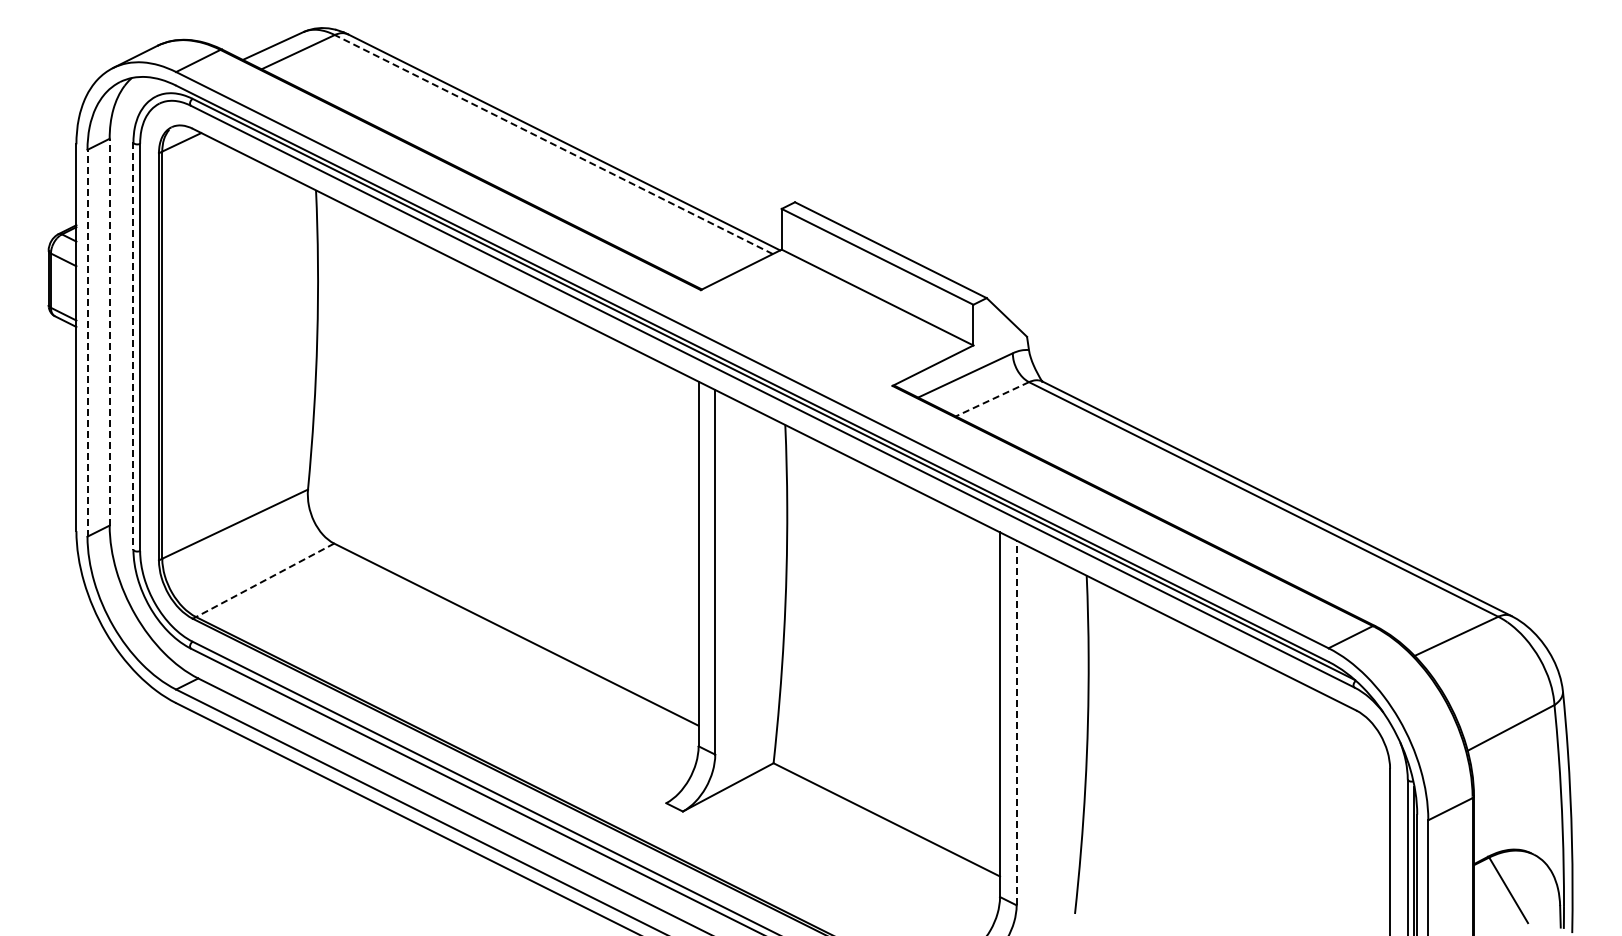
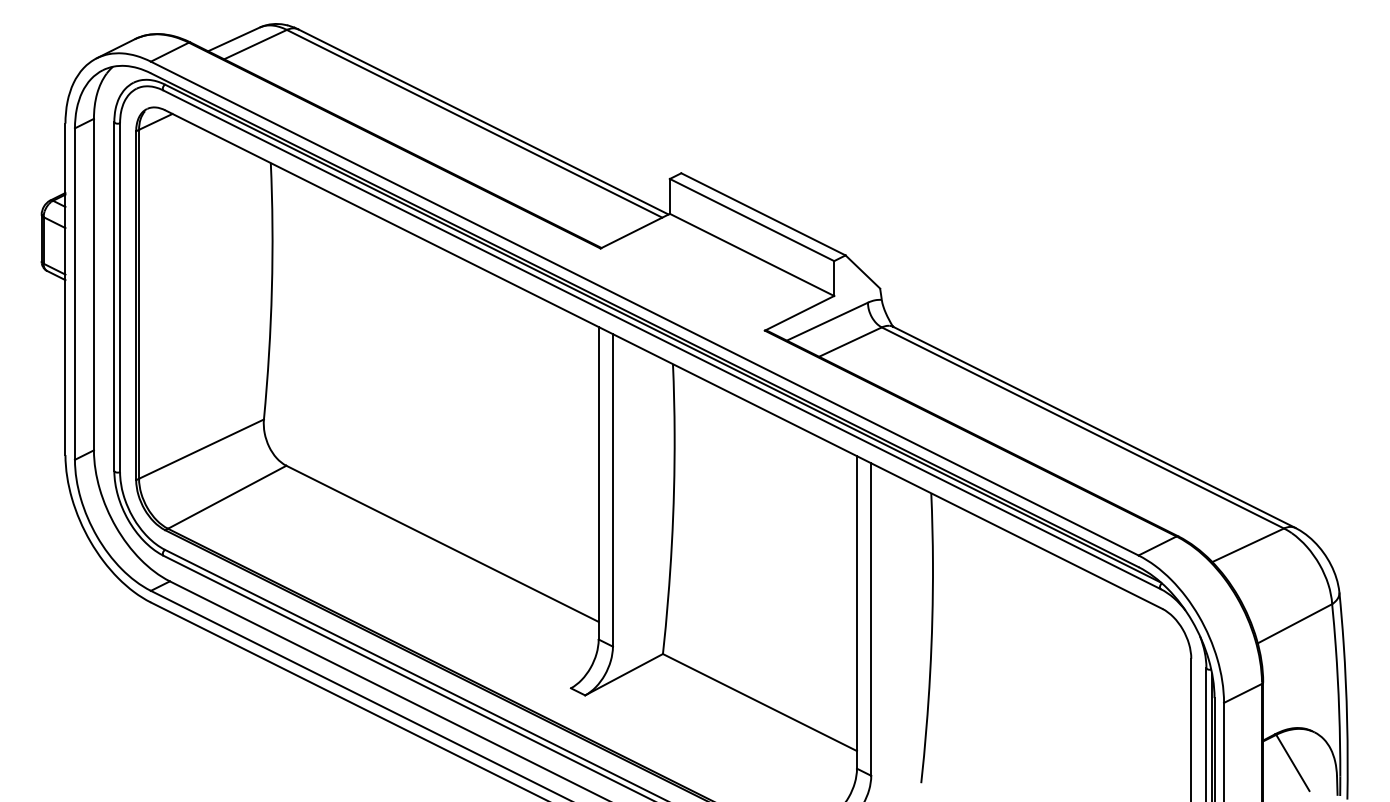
line: (553, 144) -> (474, 123), dashed -> solid
line: (109, 331) -> (93, 284), dashed -> solid
line: (87, 342) -> (74, 293), dashed -> solid
line: (133, 346) -> (114, 296), dashed -> solid
line: (991, 399) -> (849, 342), dashed -> solid
line: (264, 580) -> (226, 497), dashed -> solid
line: (1016, 722) -> (871, 619), dashed -> solid

